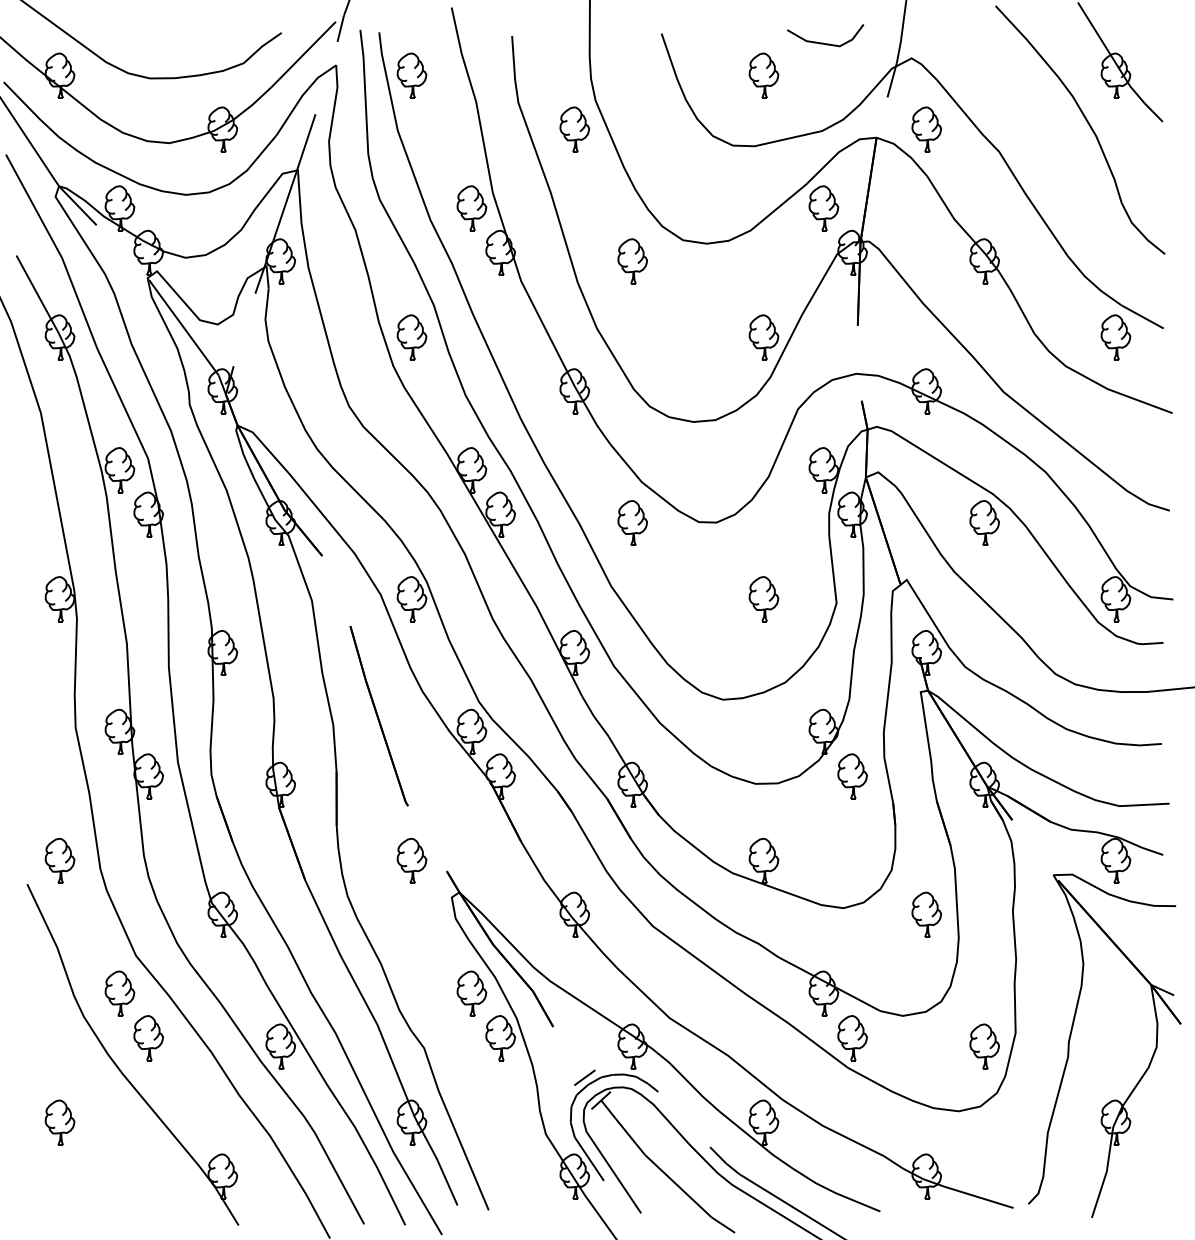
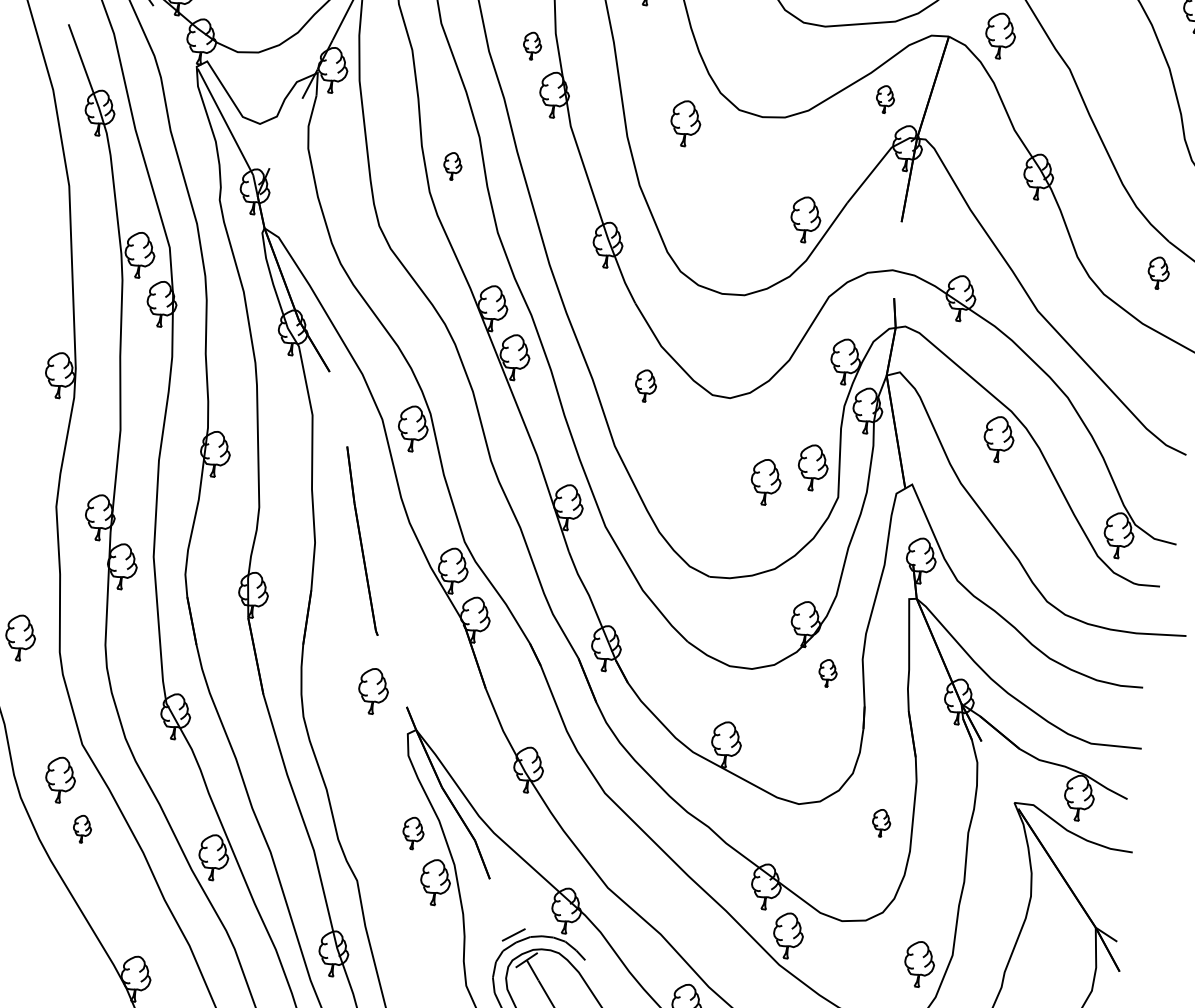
part: (471, 208) -> (532, 46), size x0.6
part: (823, 208) -> (884, 99), size x0.6
part: (411, 337) -> (452, 166), size x0.6
part: (1115, 337) -> (1158, 273), size x0.7
part: (632, 522) -> (645, 385), size x0.7
part: (807, 577) -> (812, 467), added
part: (852, 776) -> (827, 673), size x0.6
part: (926, 914) -> (881, 823), size x0.6
part: (471, 993) -> (412, 833), size x0.7
part: (148, 1038) -> (82, 829), size x0.6

